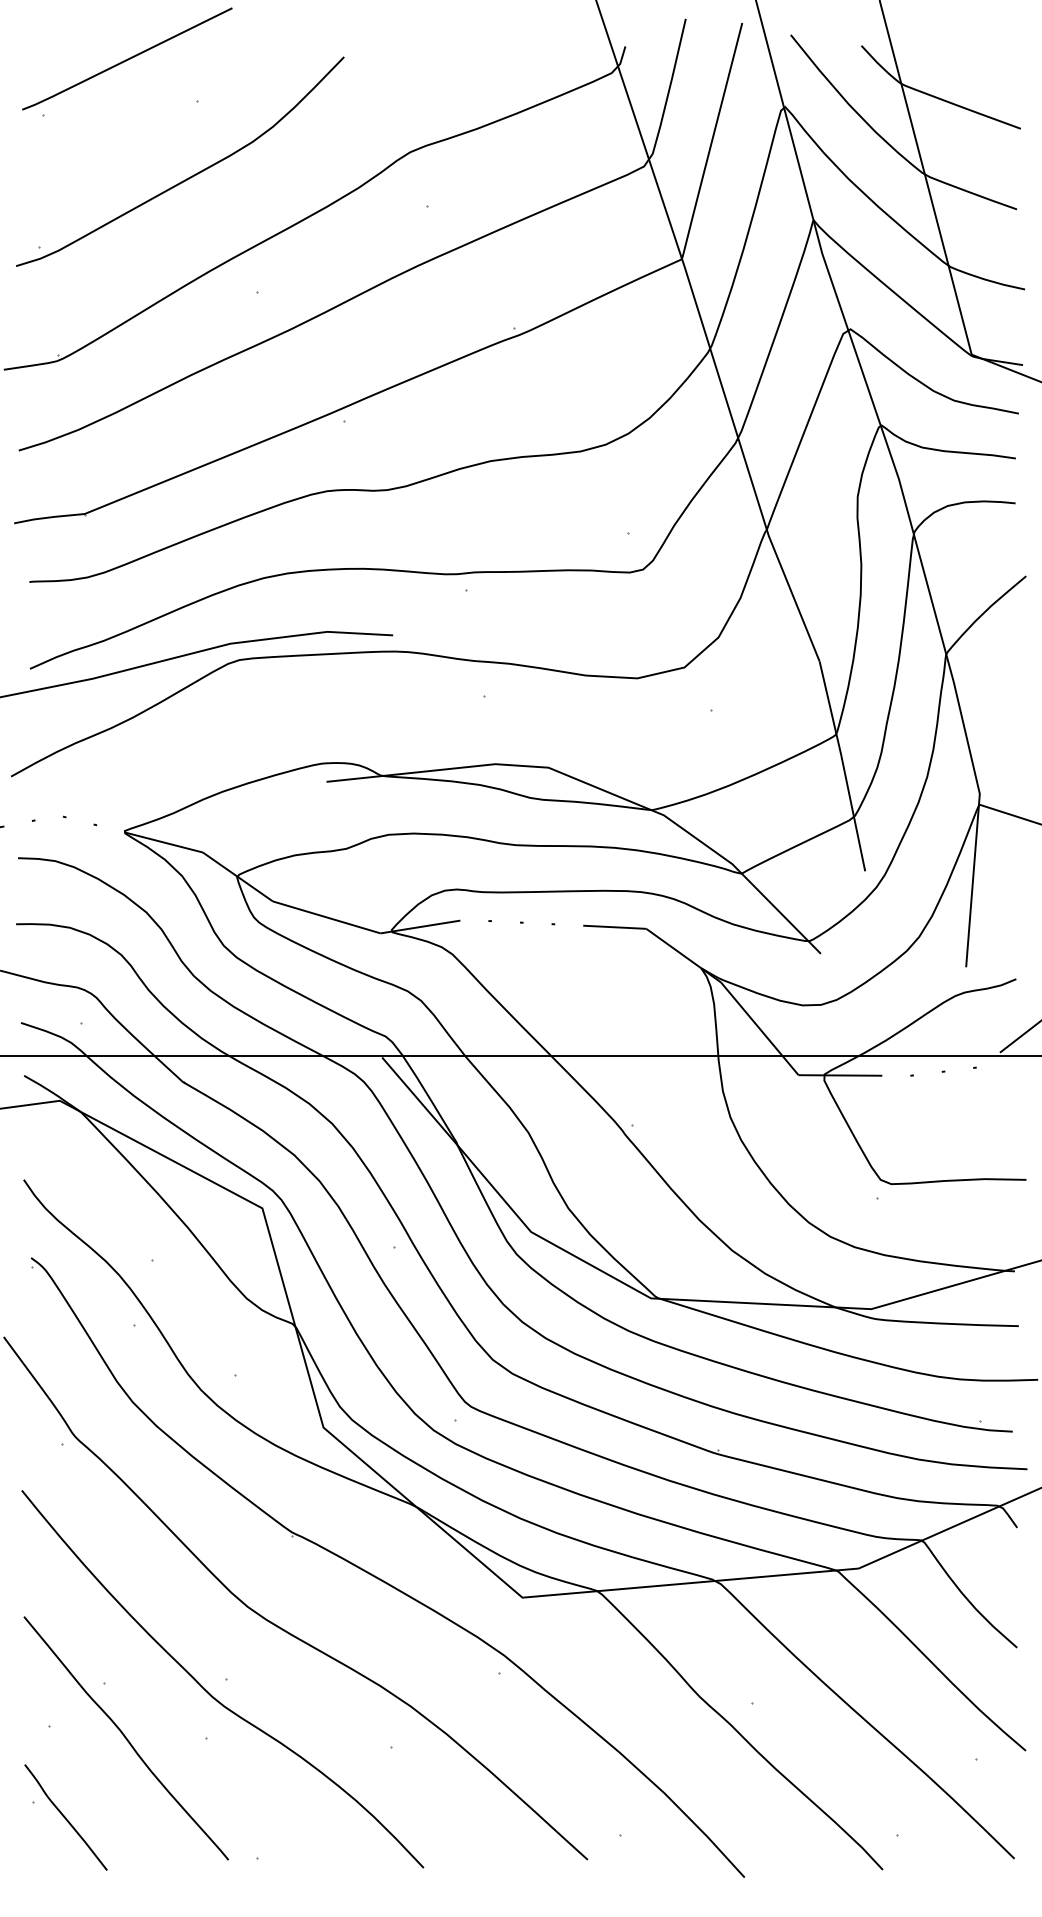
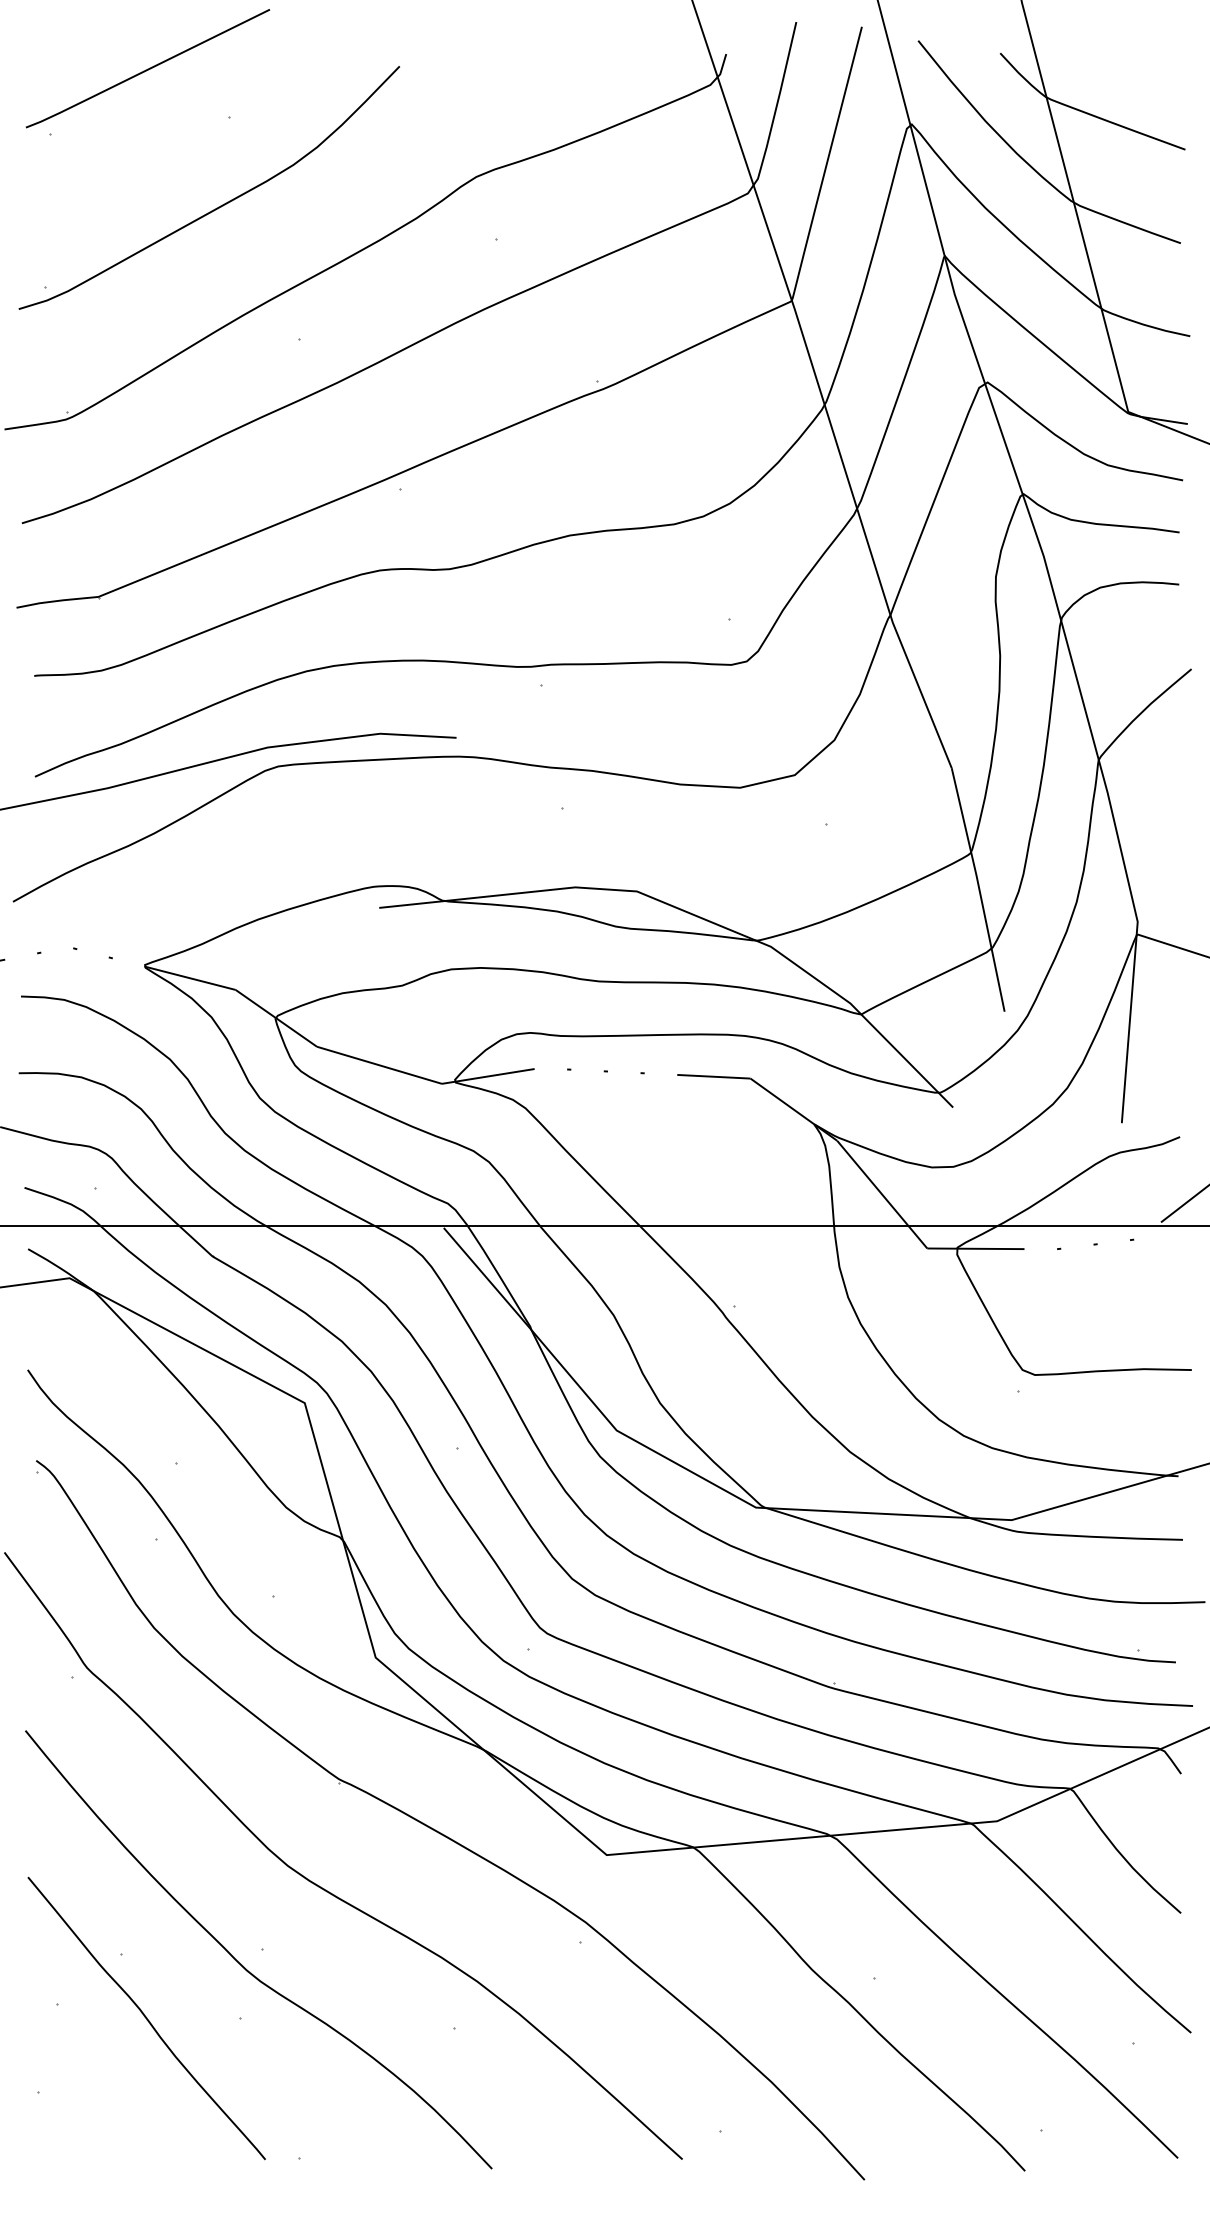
curve: (65, 1817) -> (76, 2110), removed

